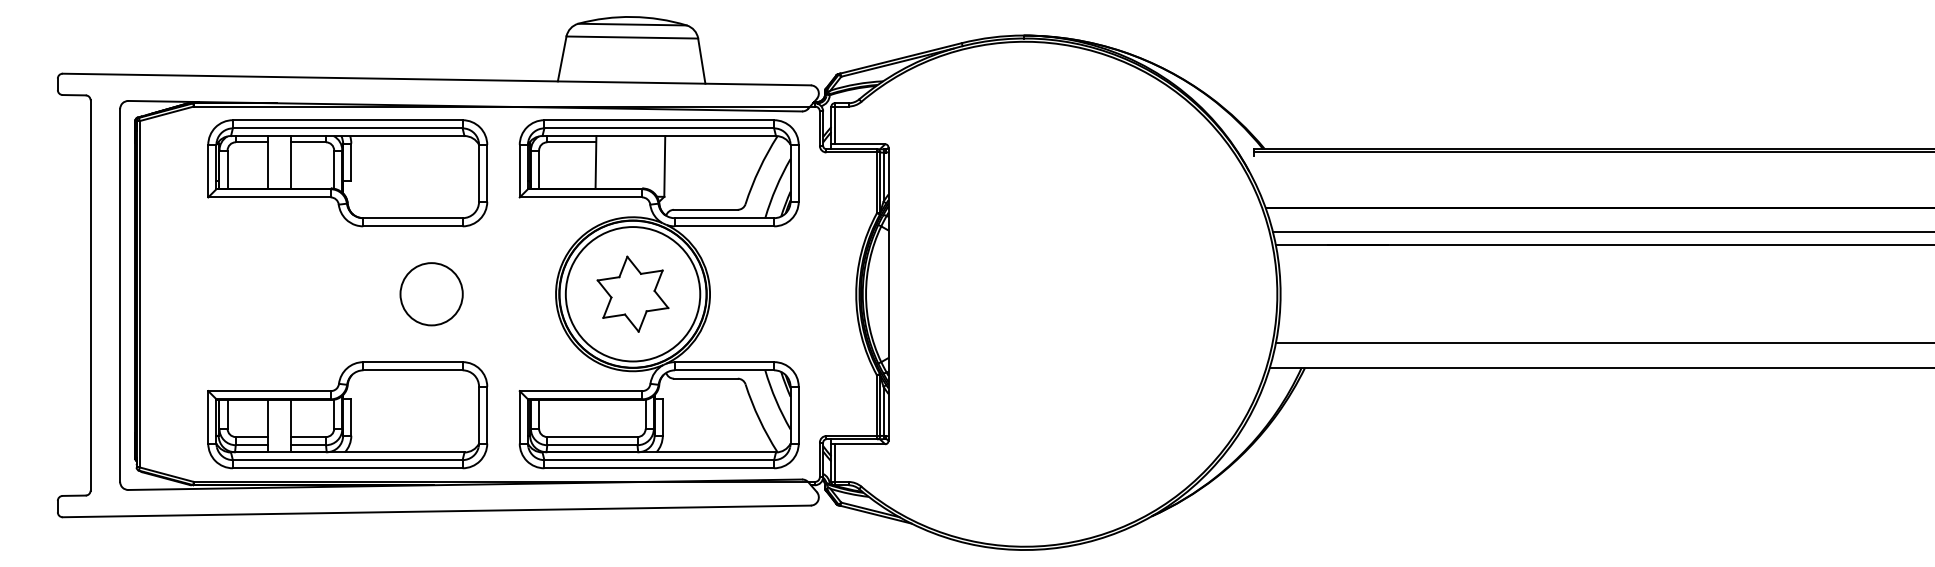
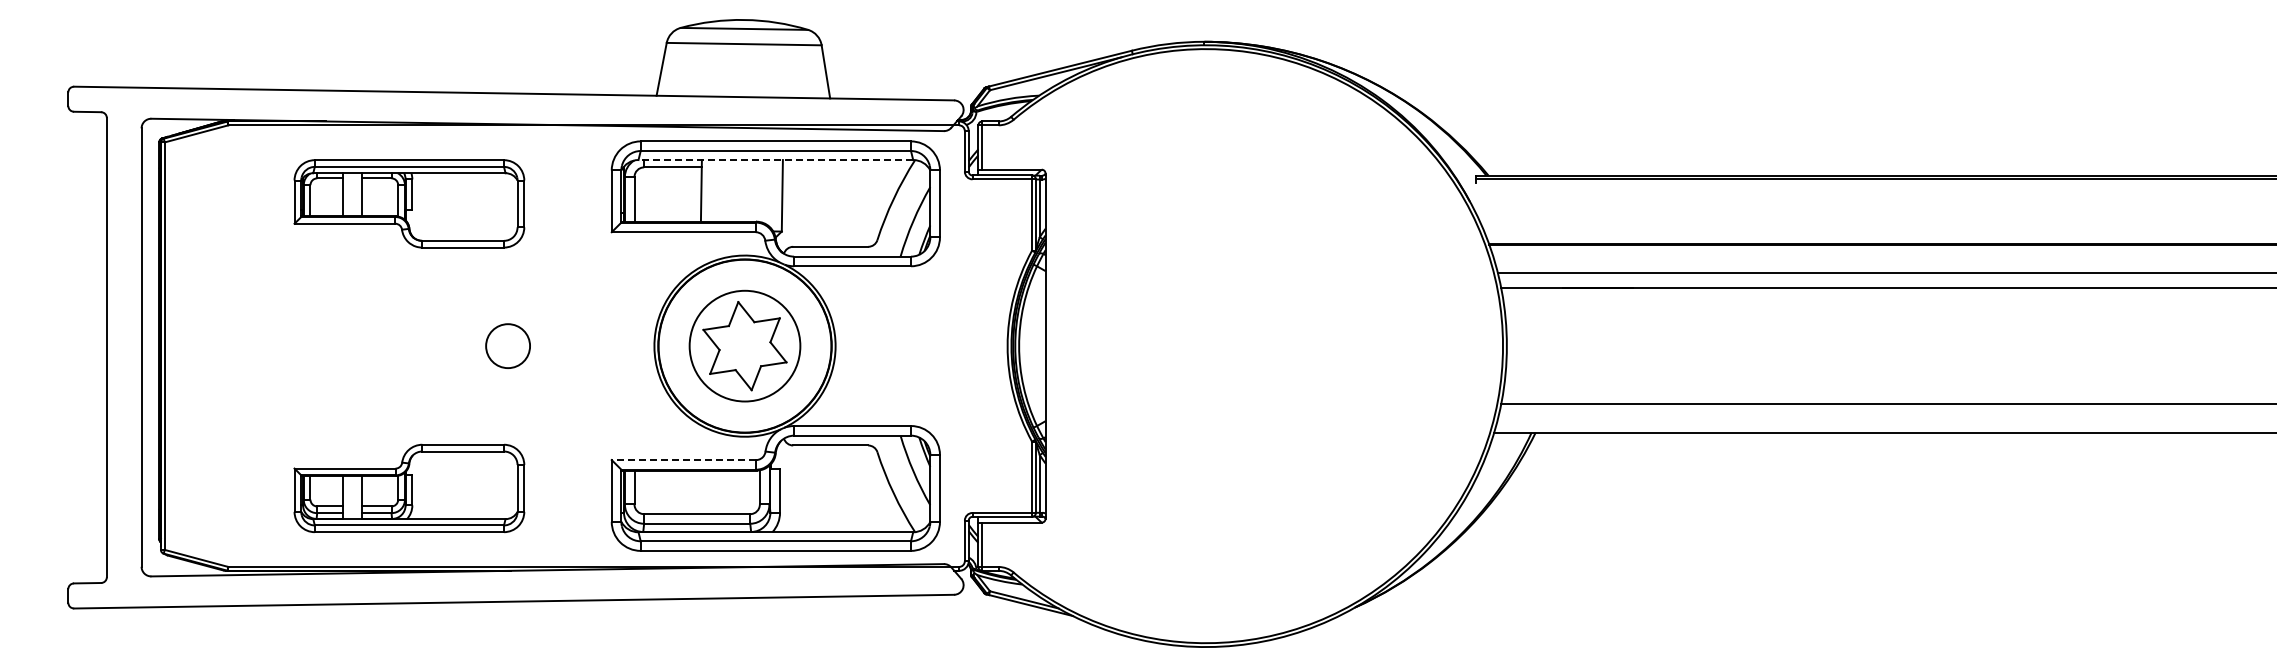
line: (658, 136) -> (775, 160), solid -> dashed
part: (347, 173) -> (409, 203), size x0.7
circle: (431, 293) -> (507, 345), size x0.6
circle: (632, 294) -> (744, 346), size x0.7
line: (580, 391) -> (683, 460), solid -> dashed
part: (347, 415) -> (409, 488), size x0.7

